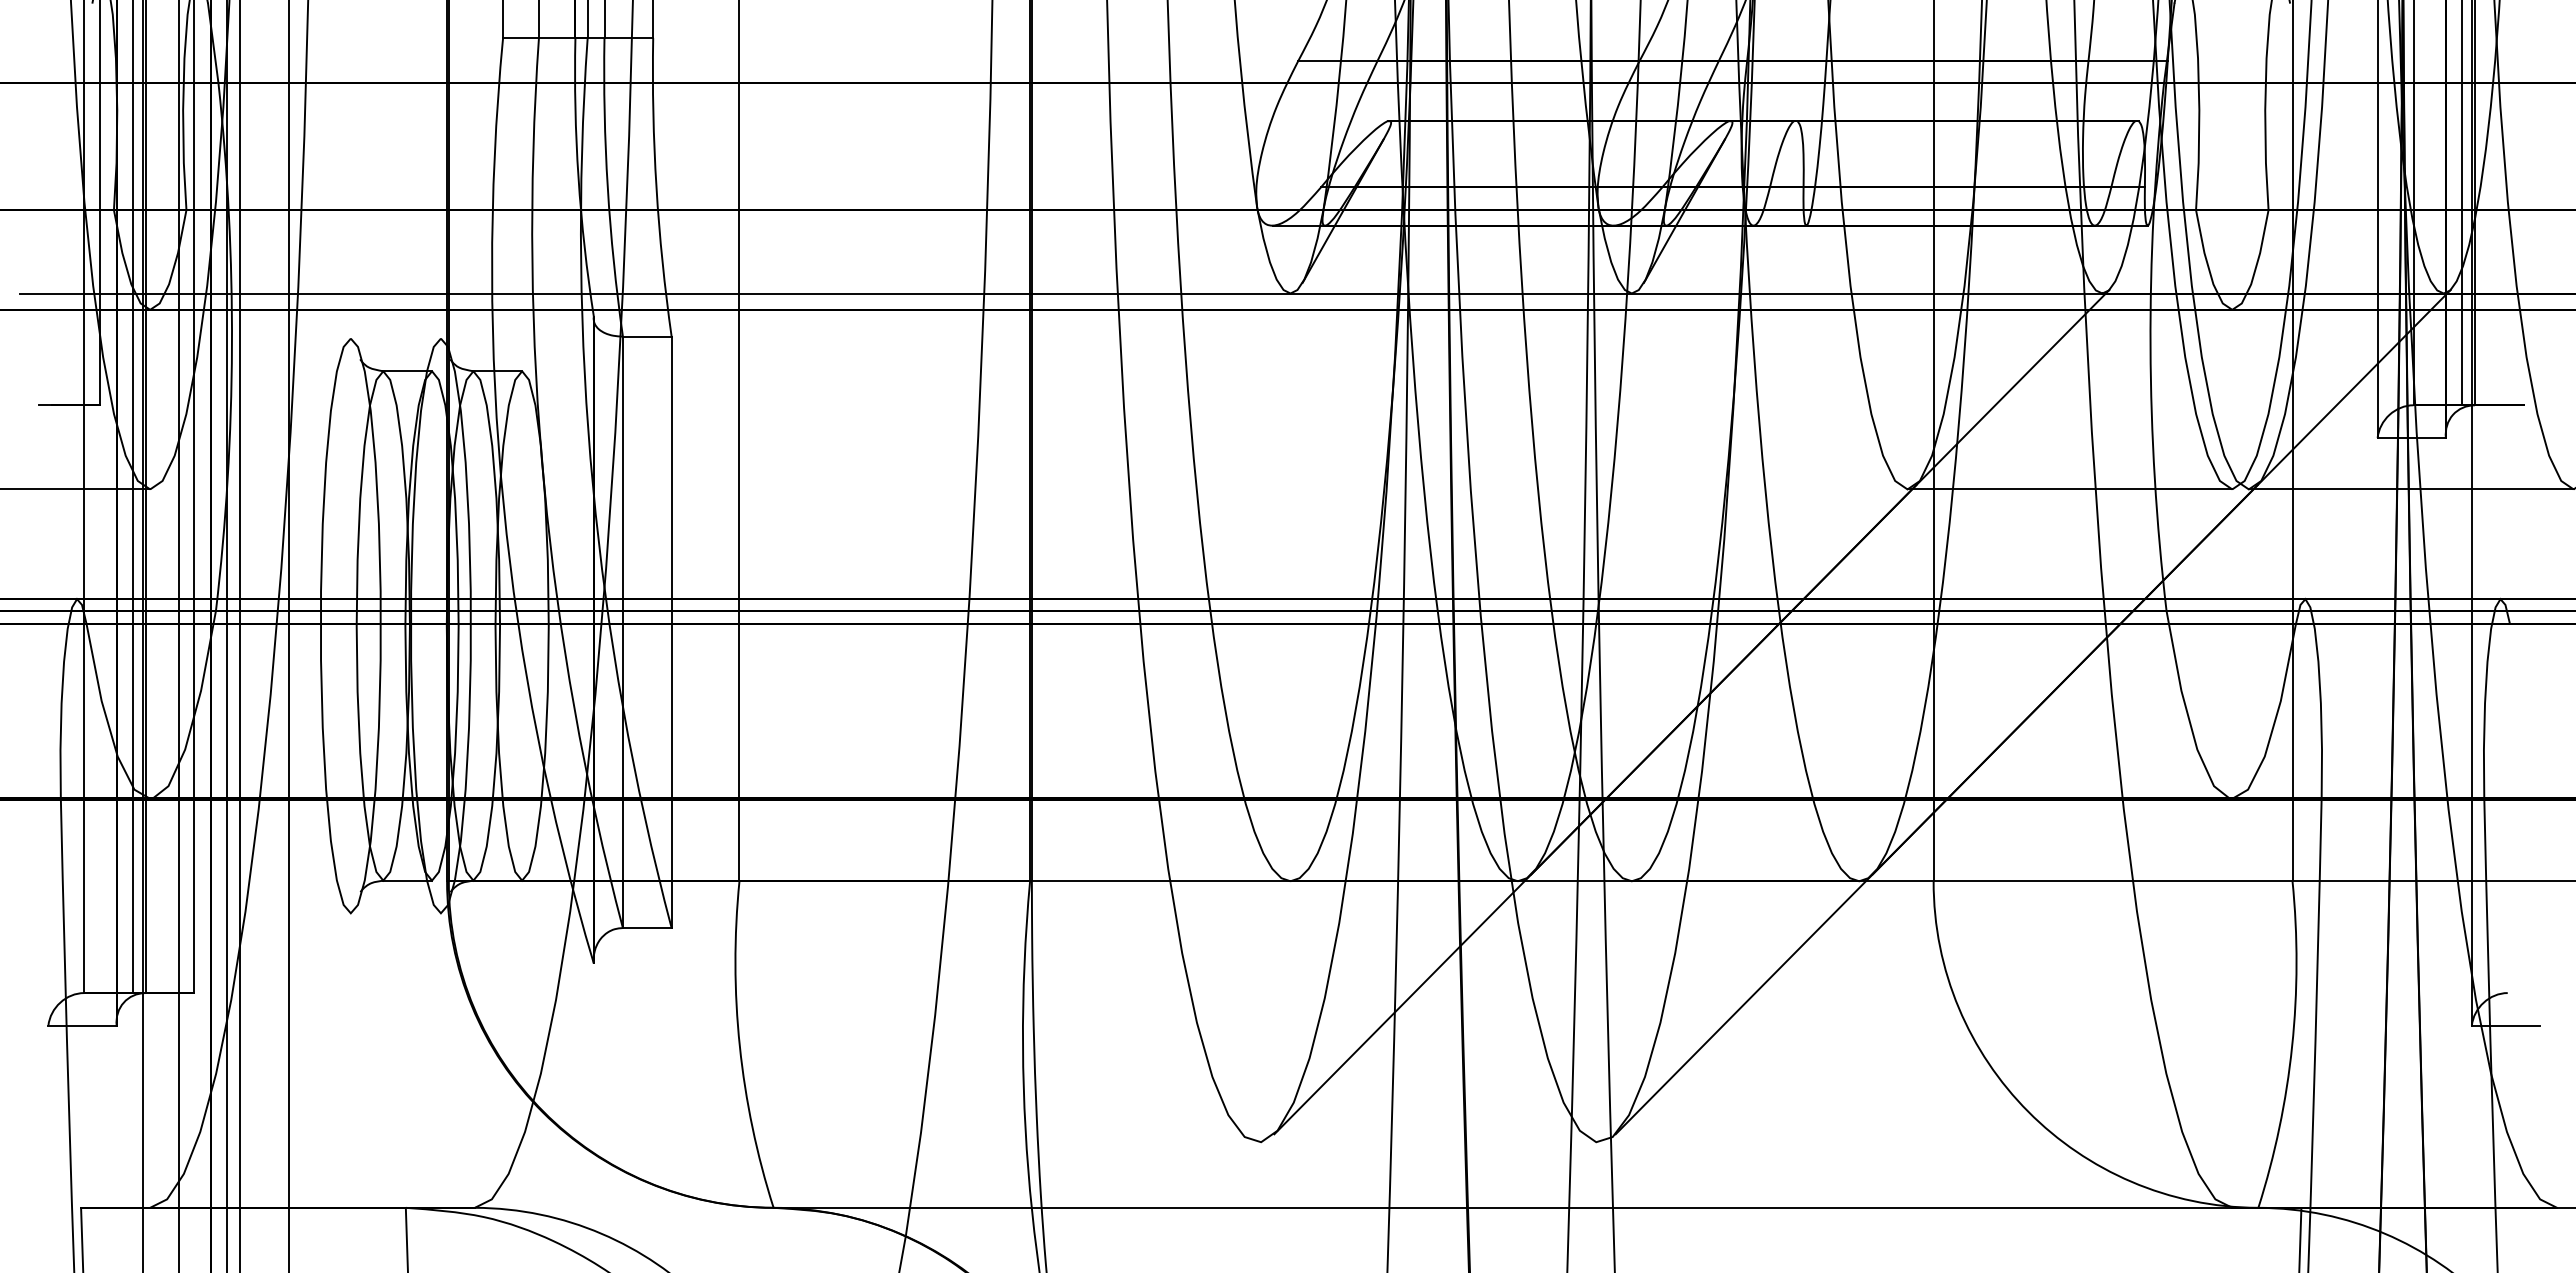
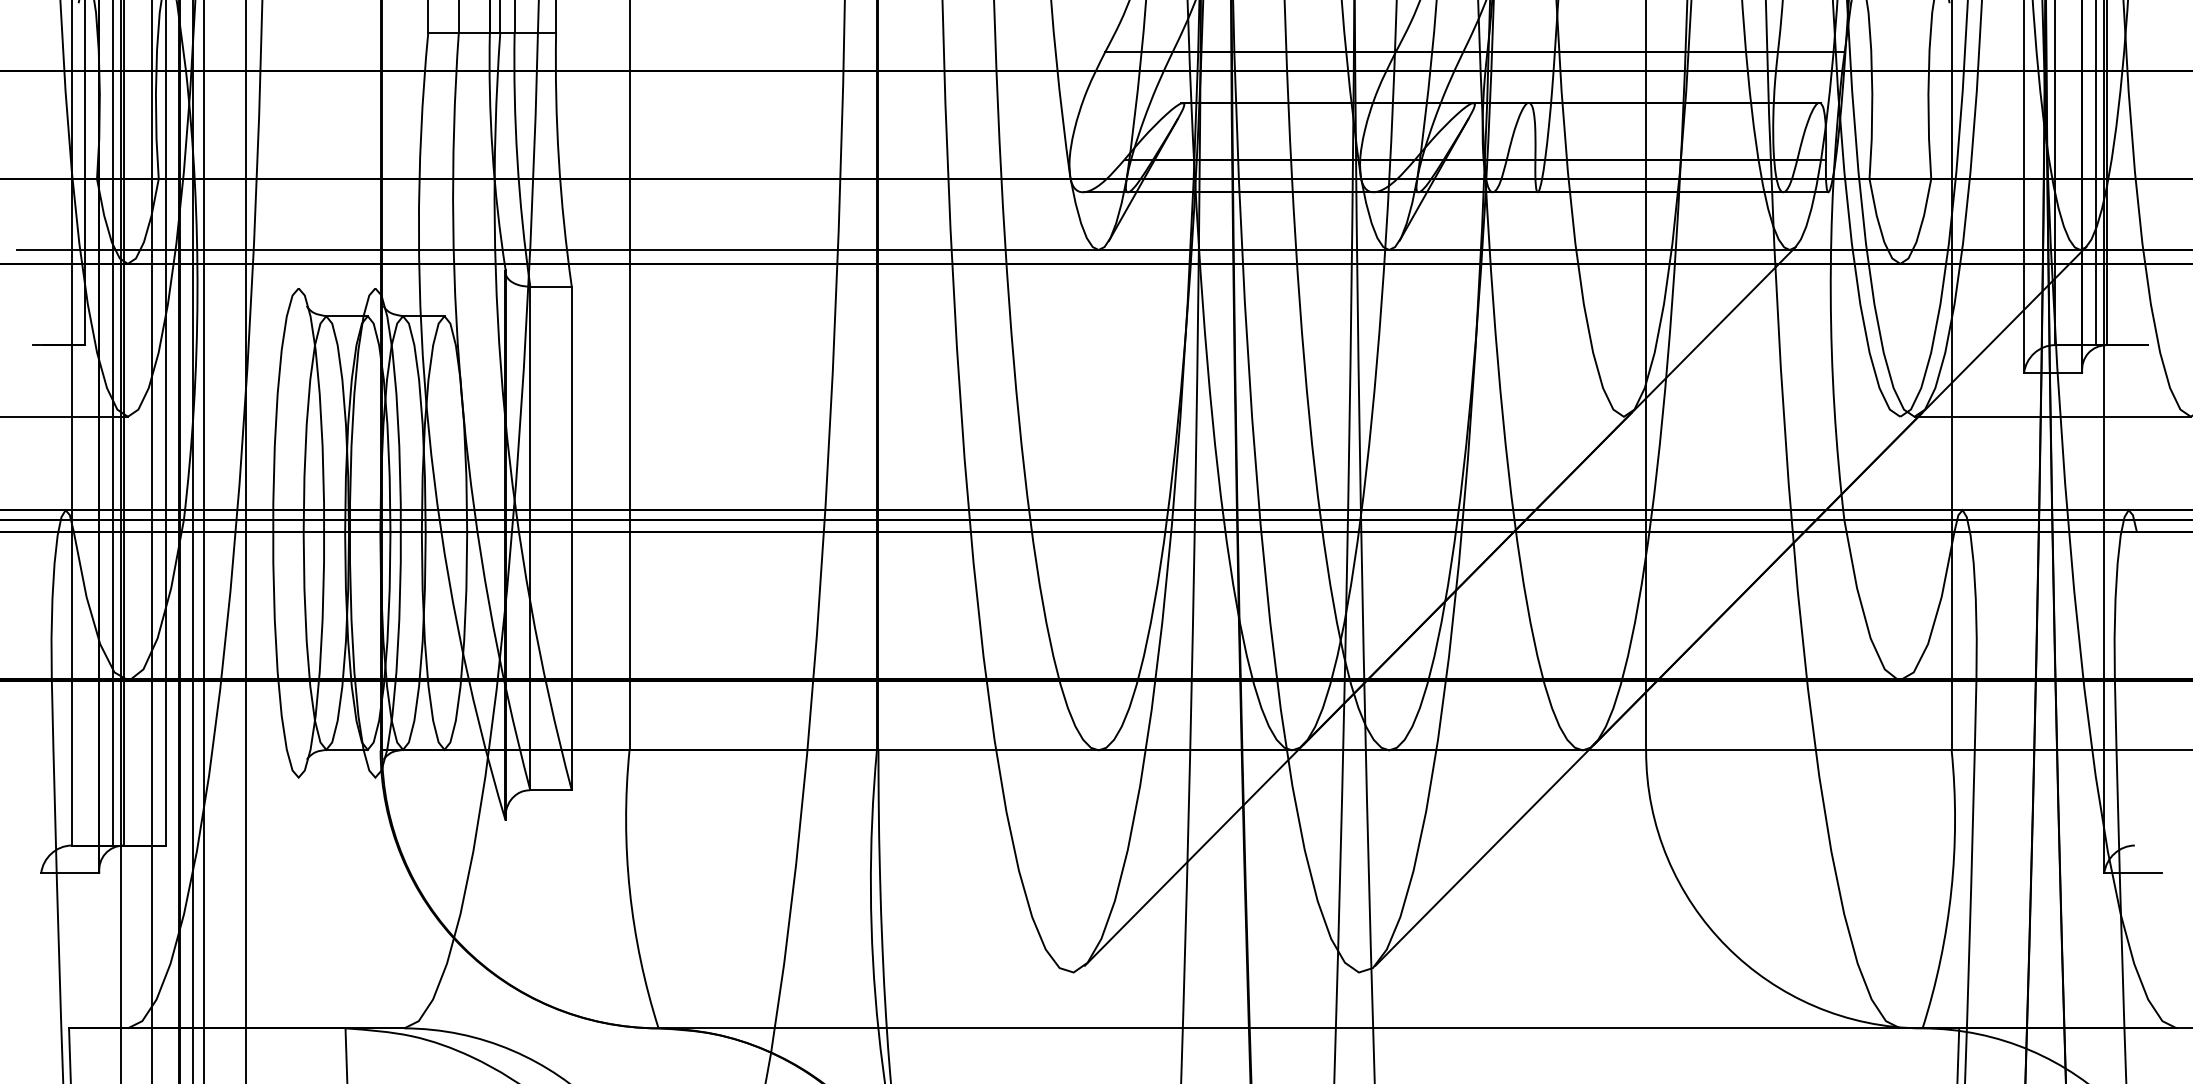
line: (2069, 489) -> (1761, 416), removed

